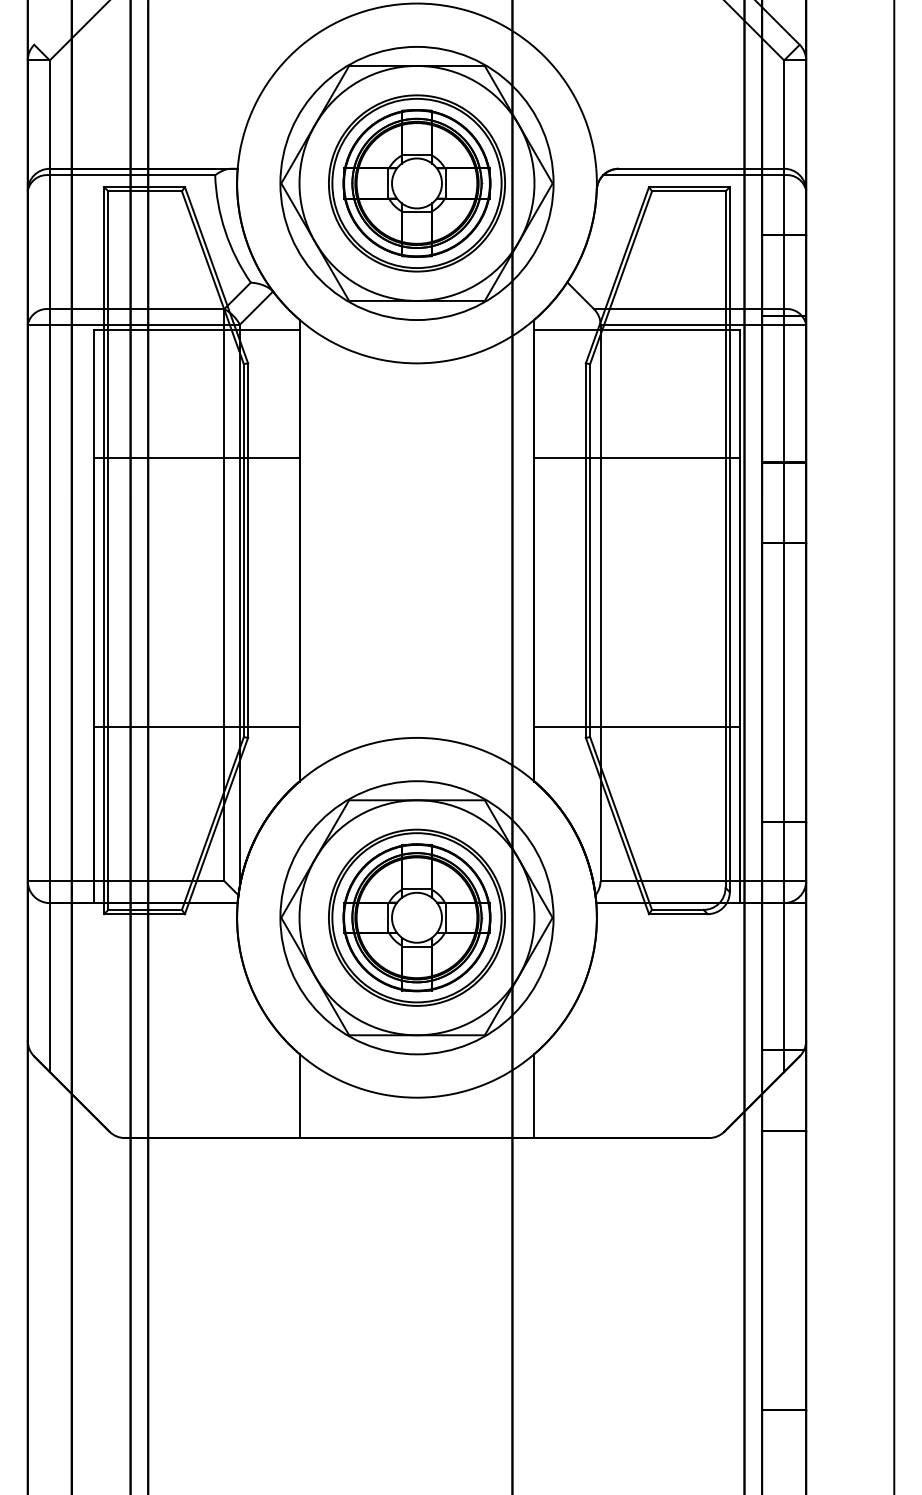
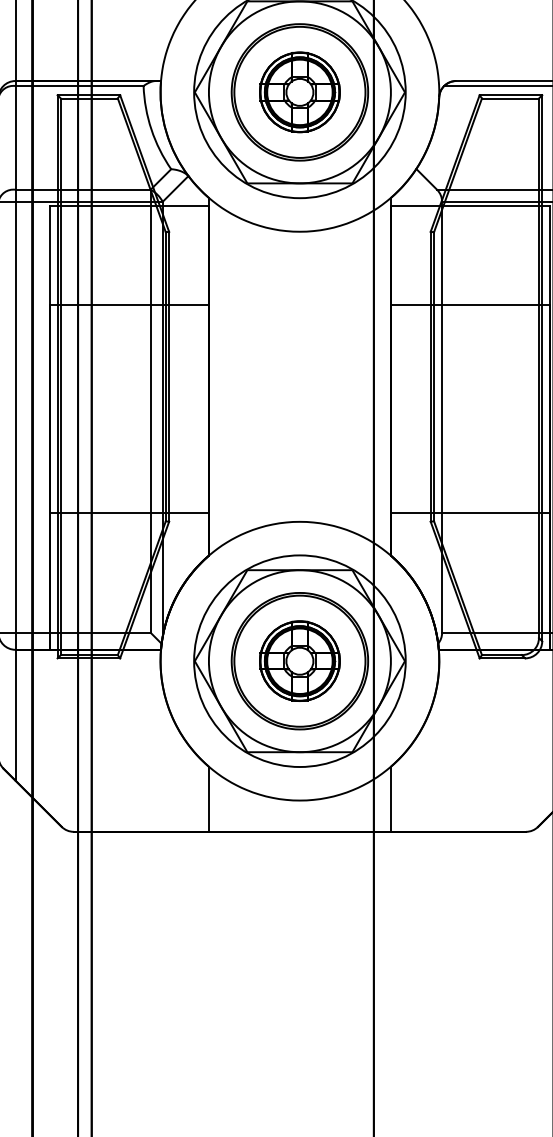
part: (416, 183) -> (299, 92), size x0.7
part: (416, 917) -> (299, 660), size x0.7

